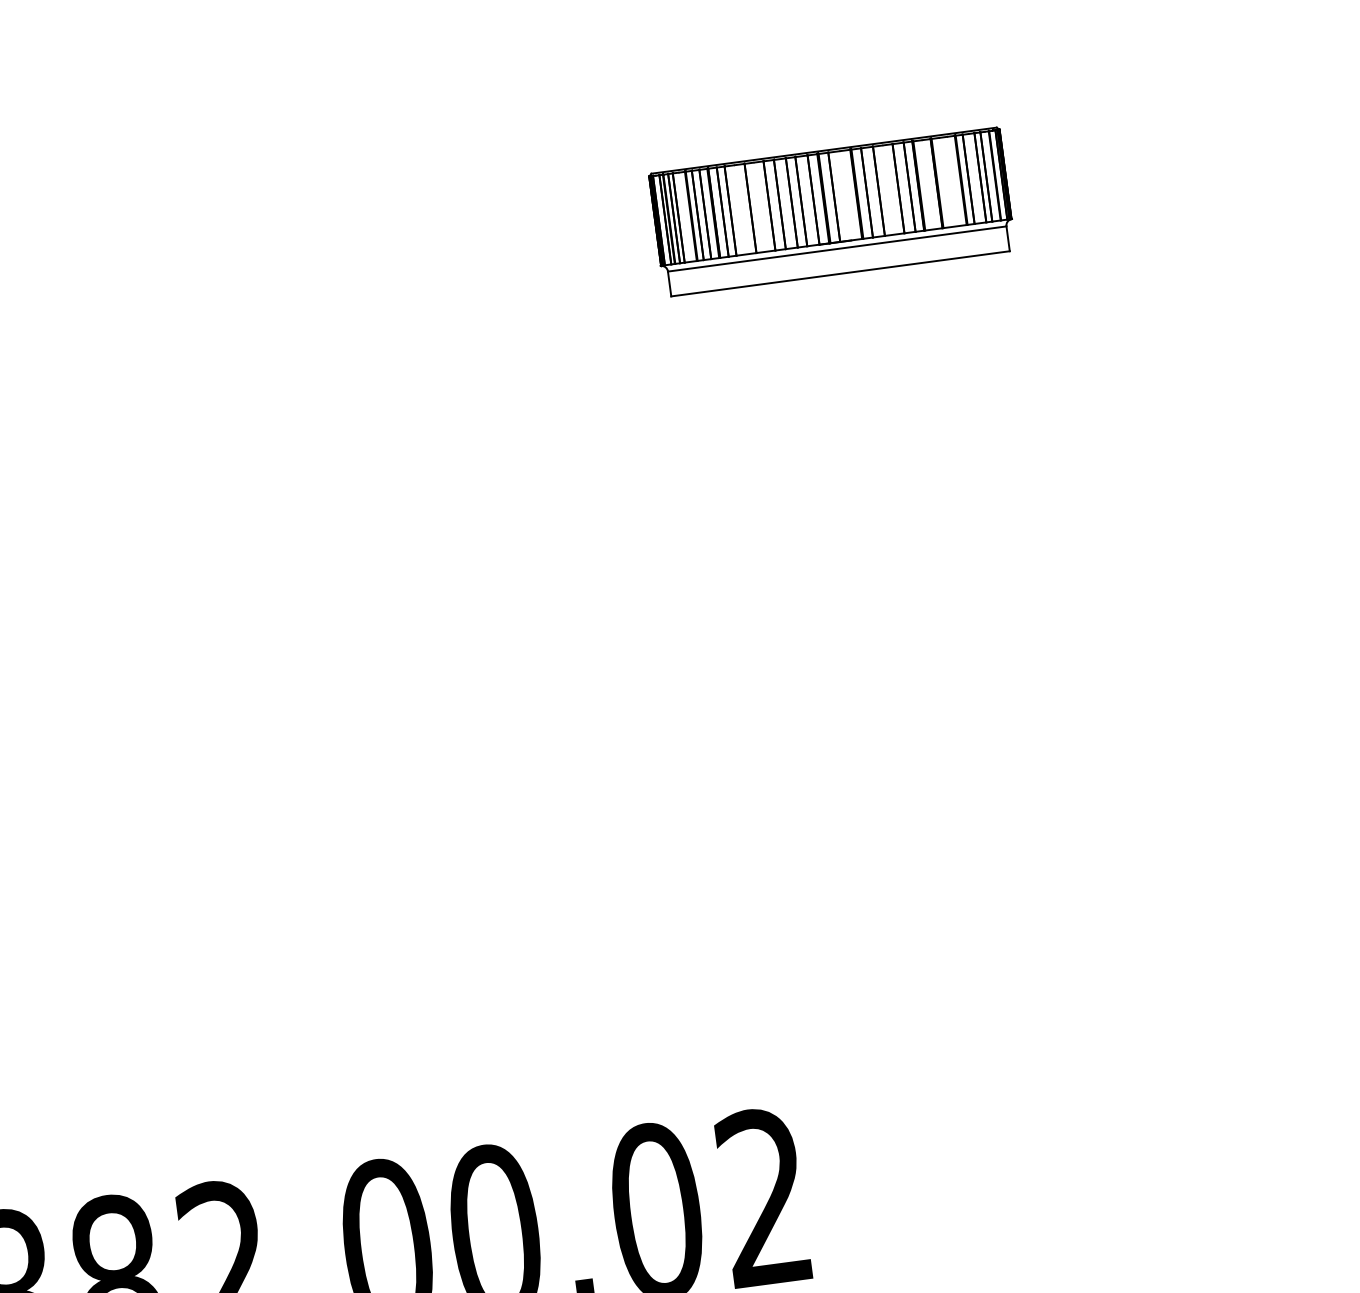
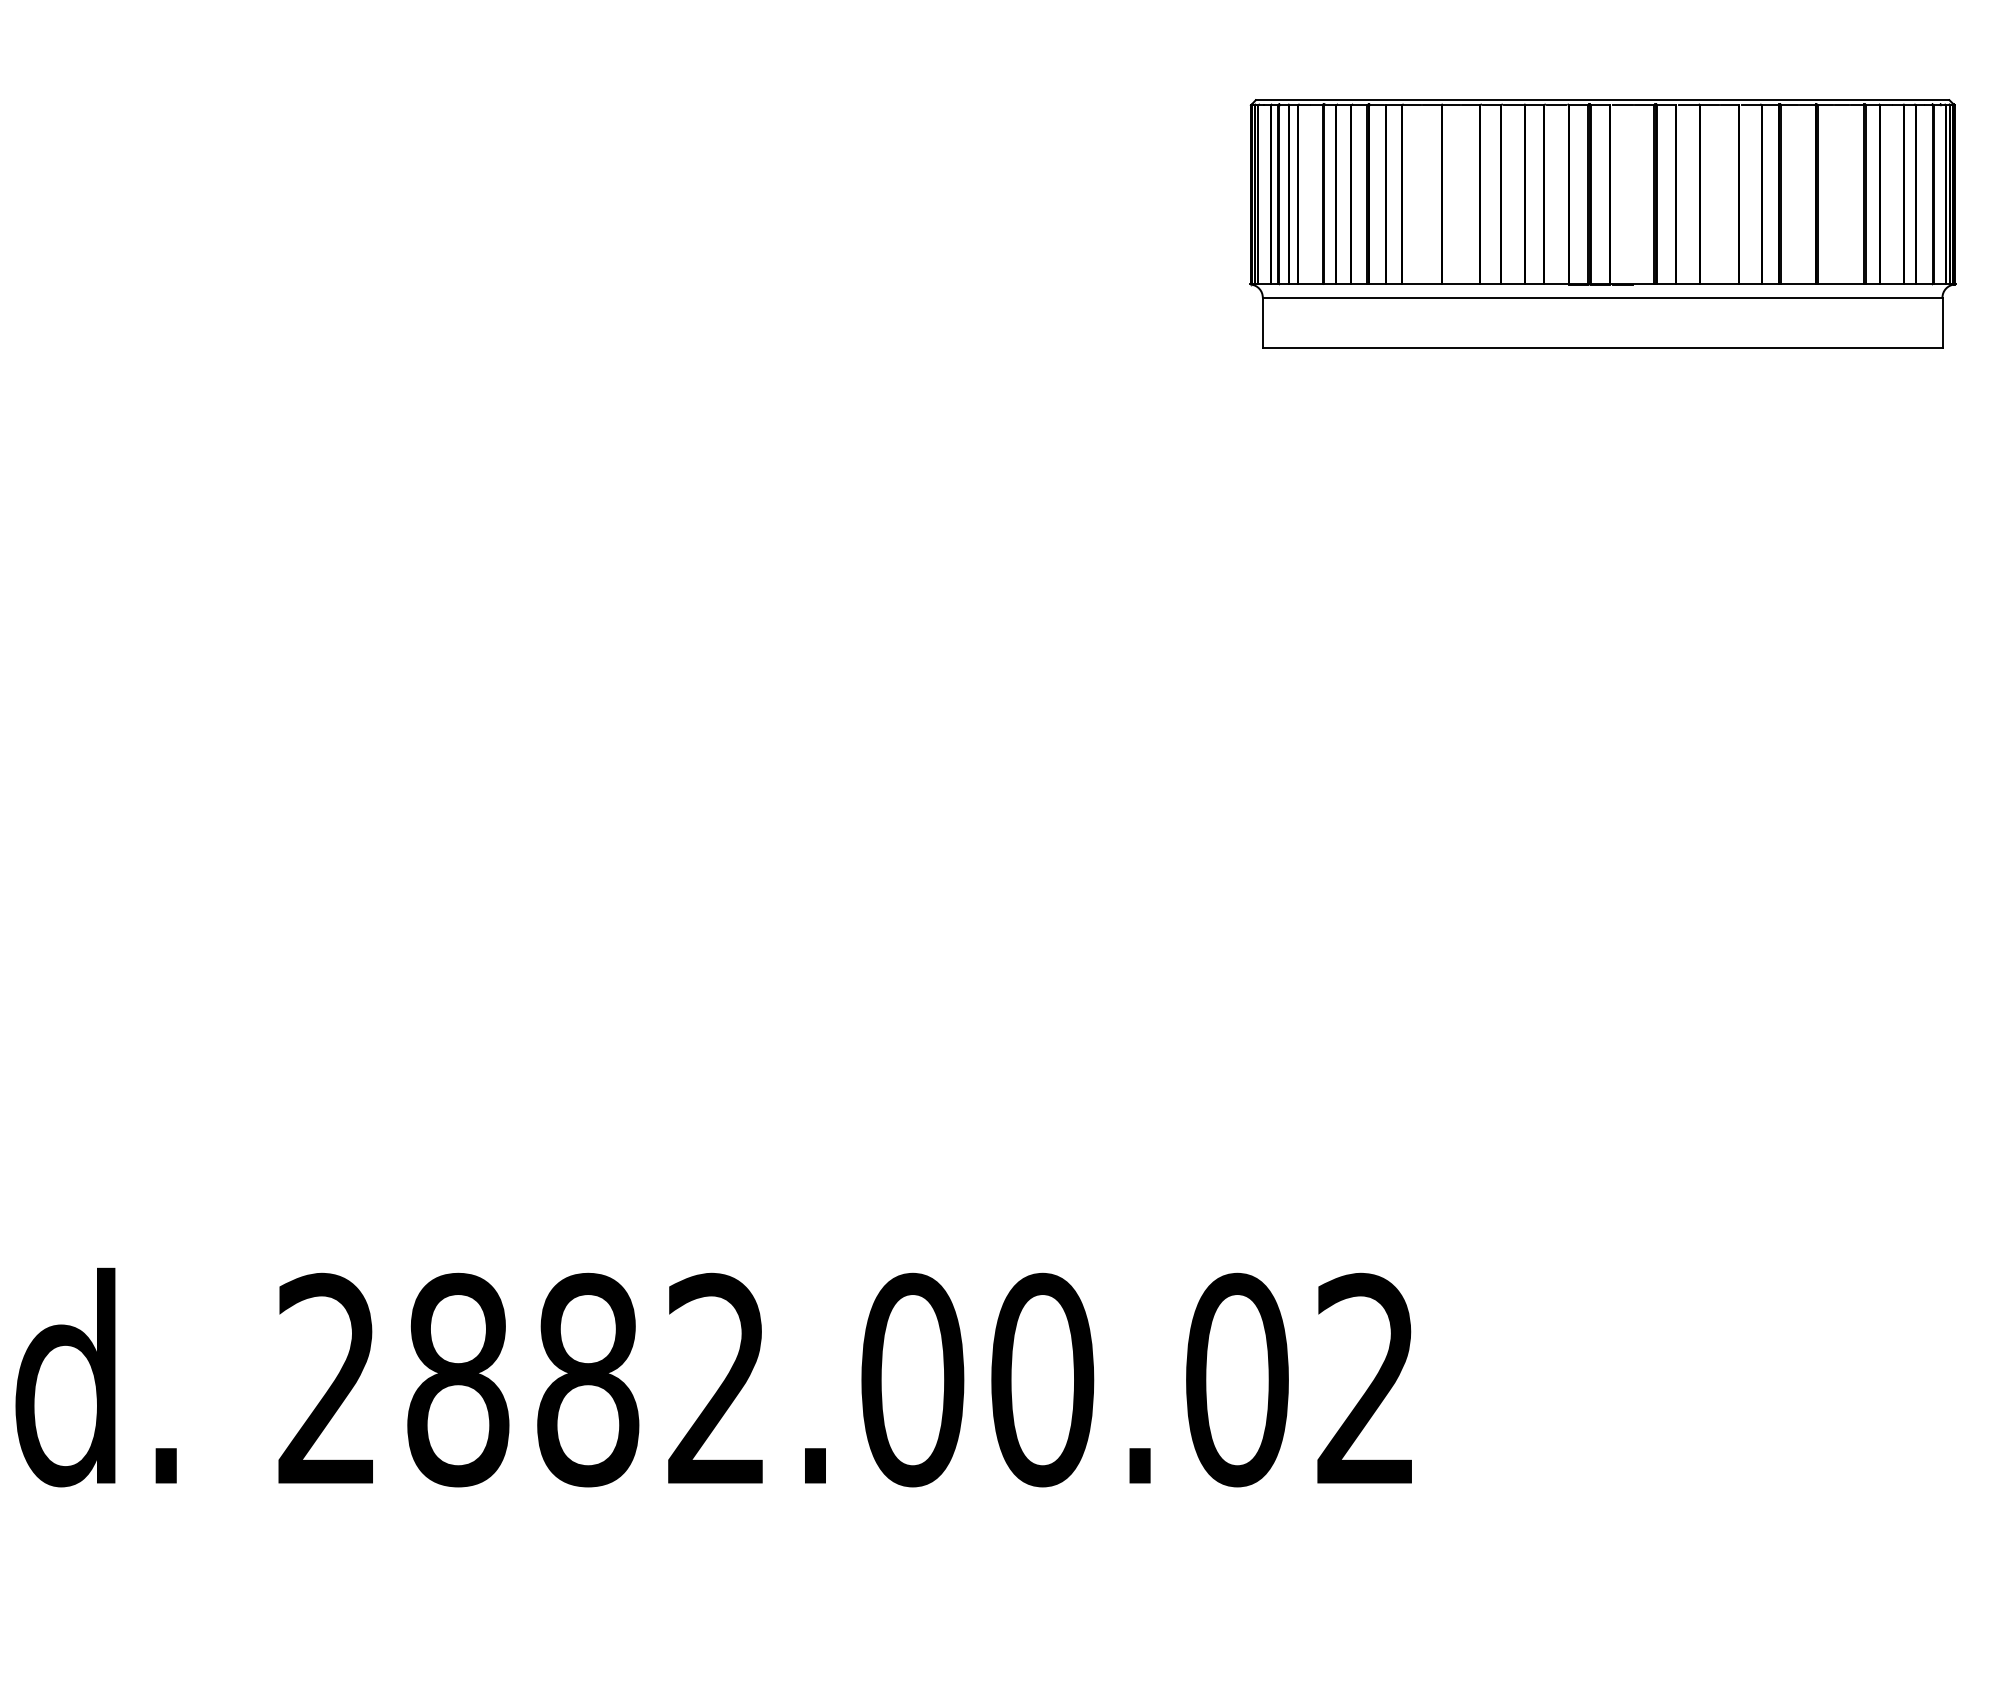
part: (832, 211) -> (1602, 223), size x1.67

